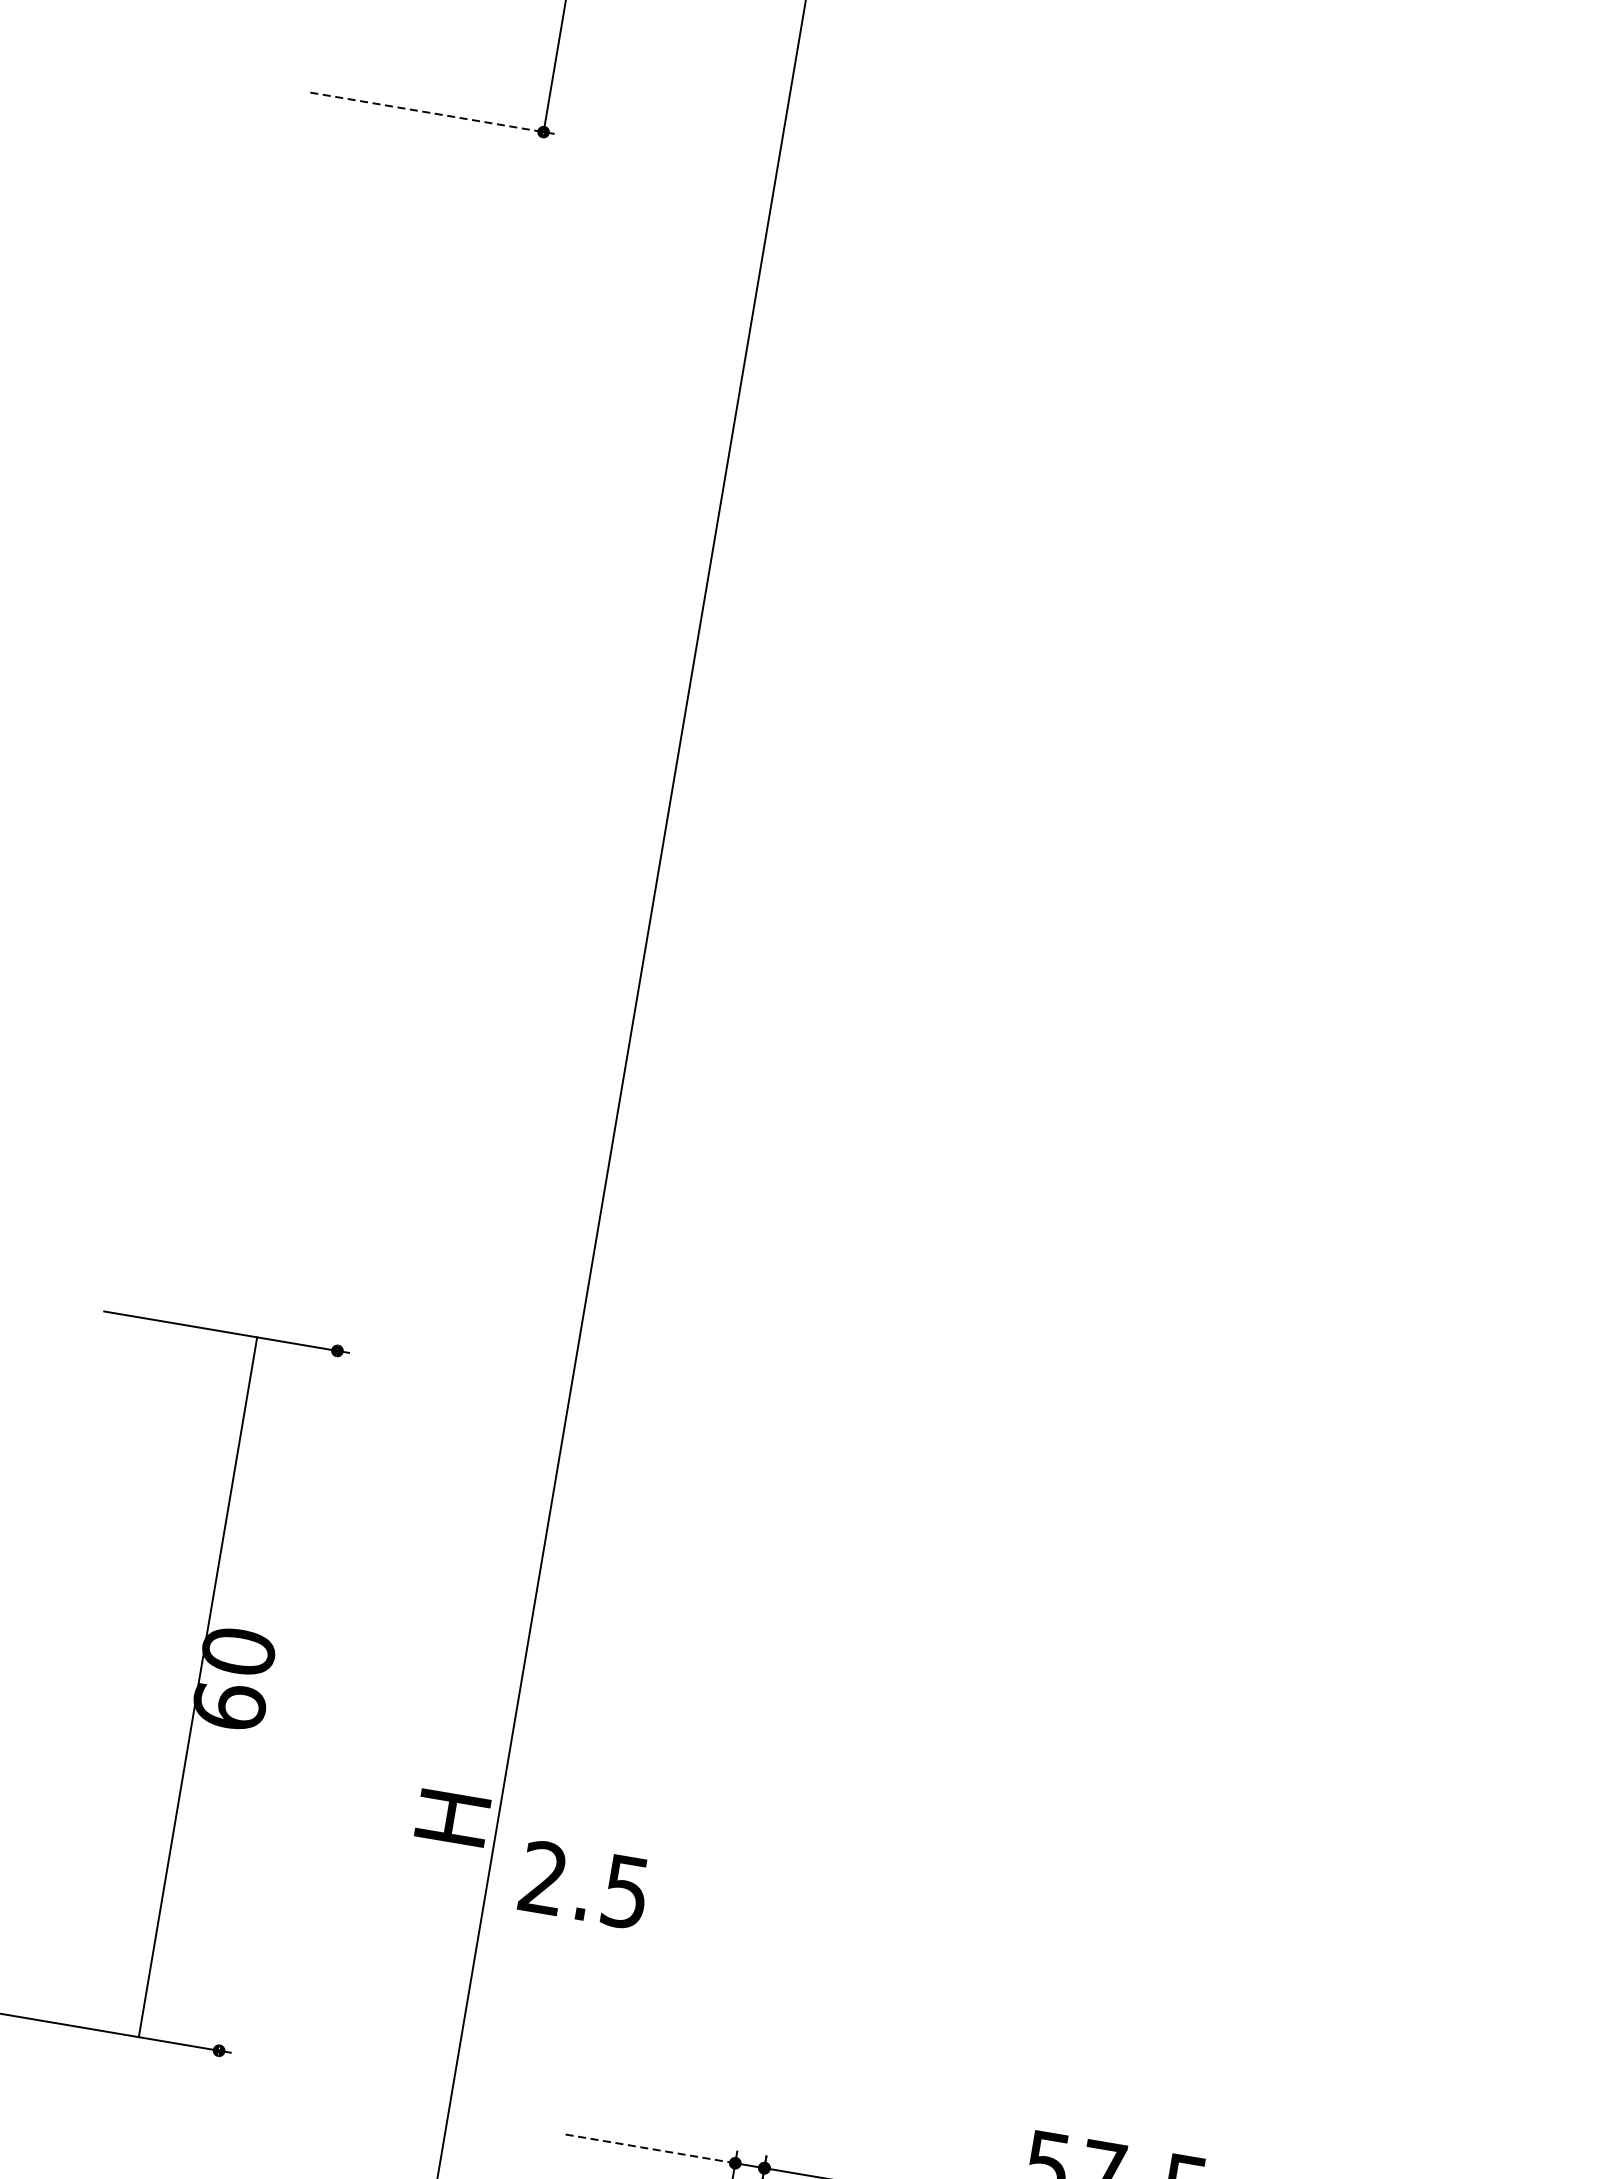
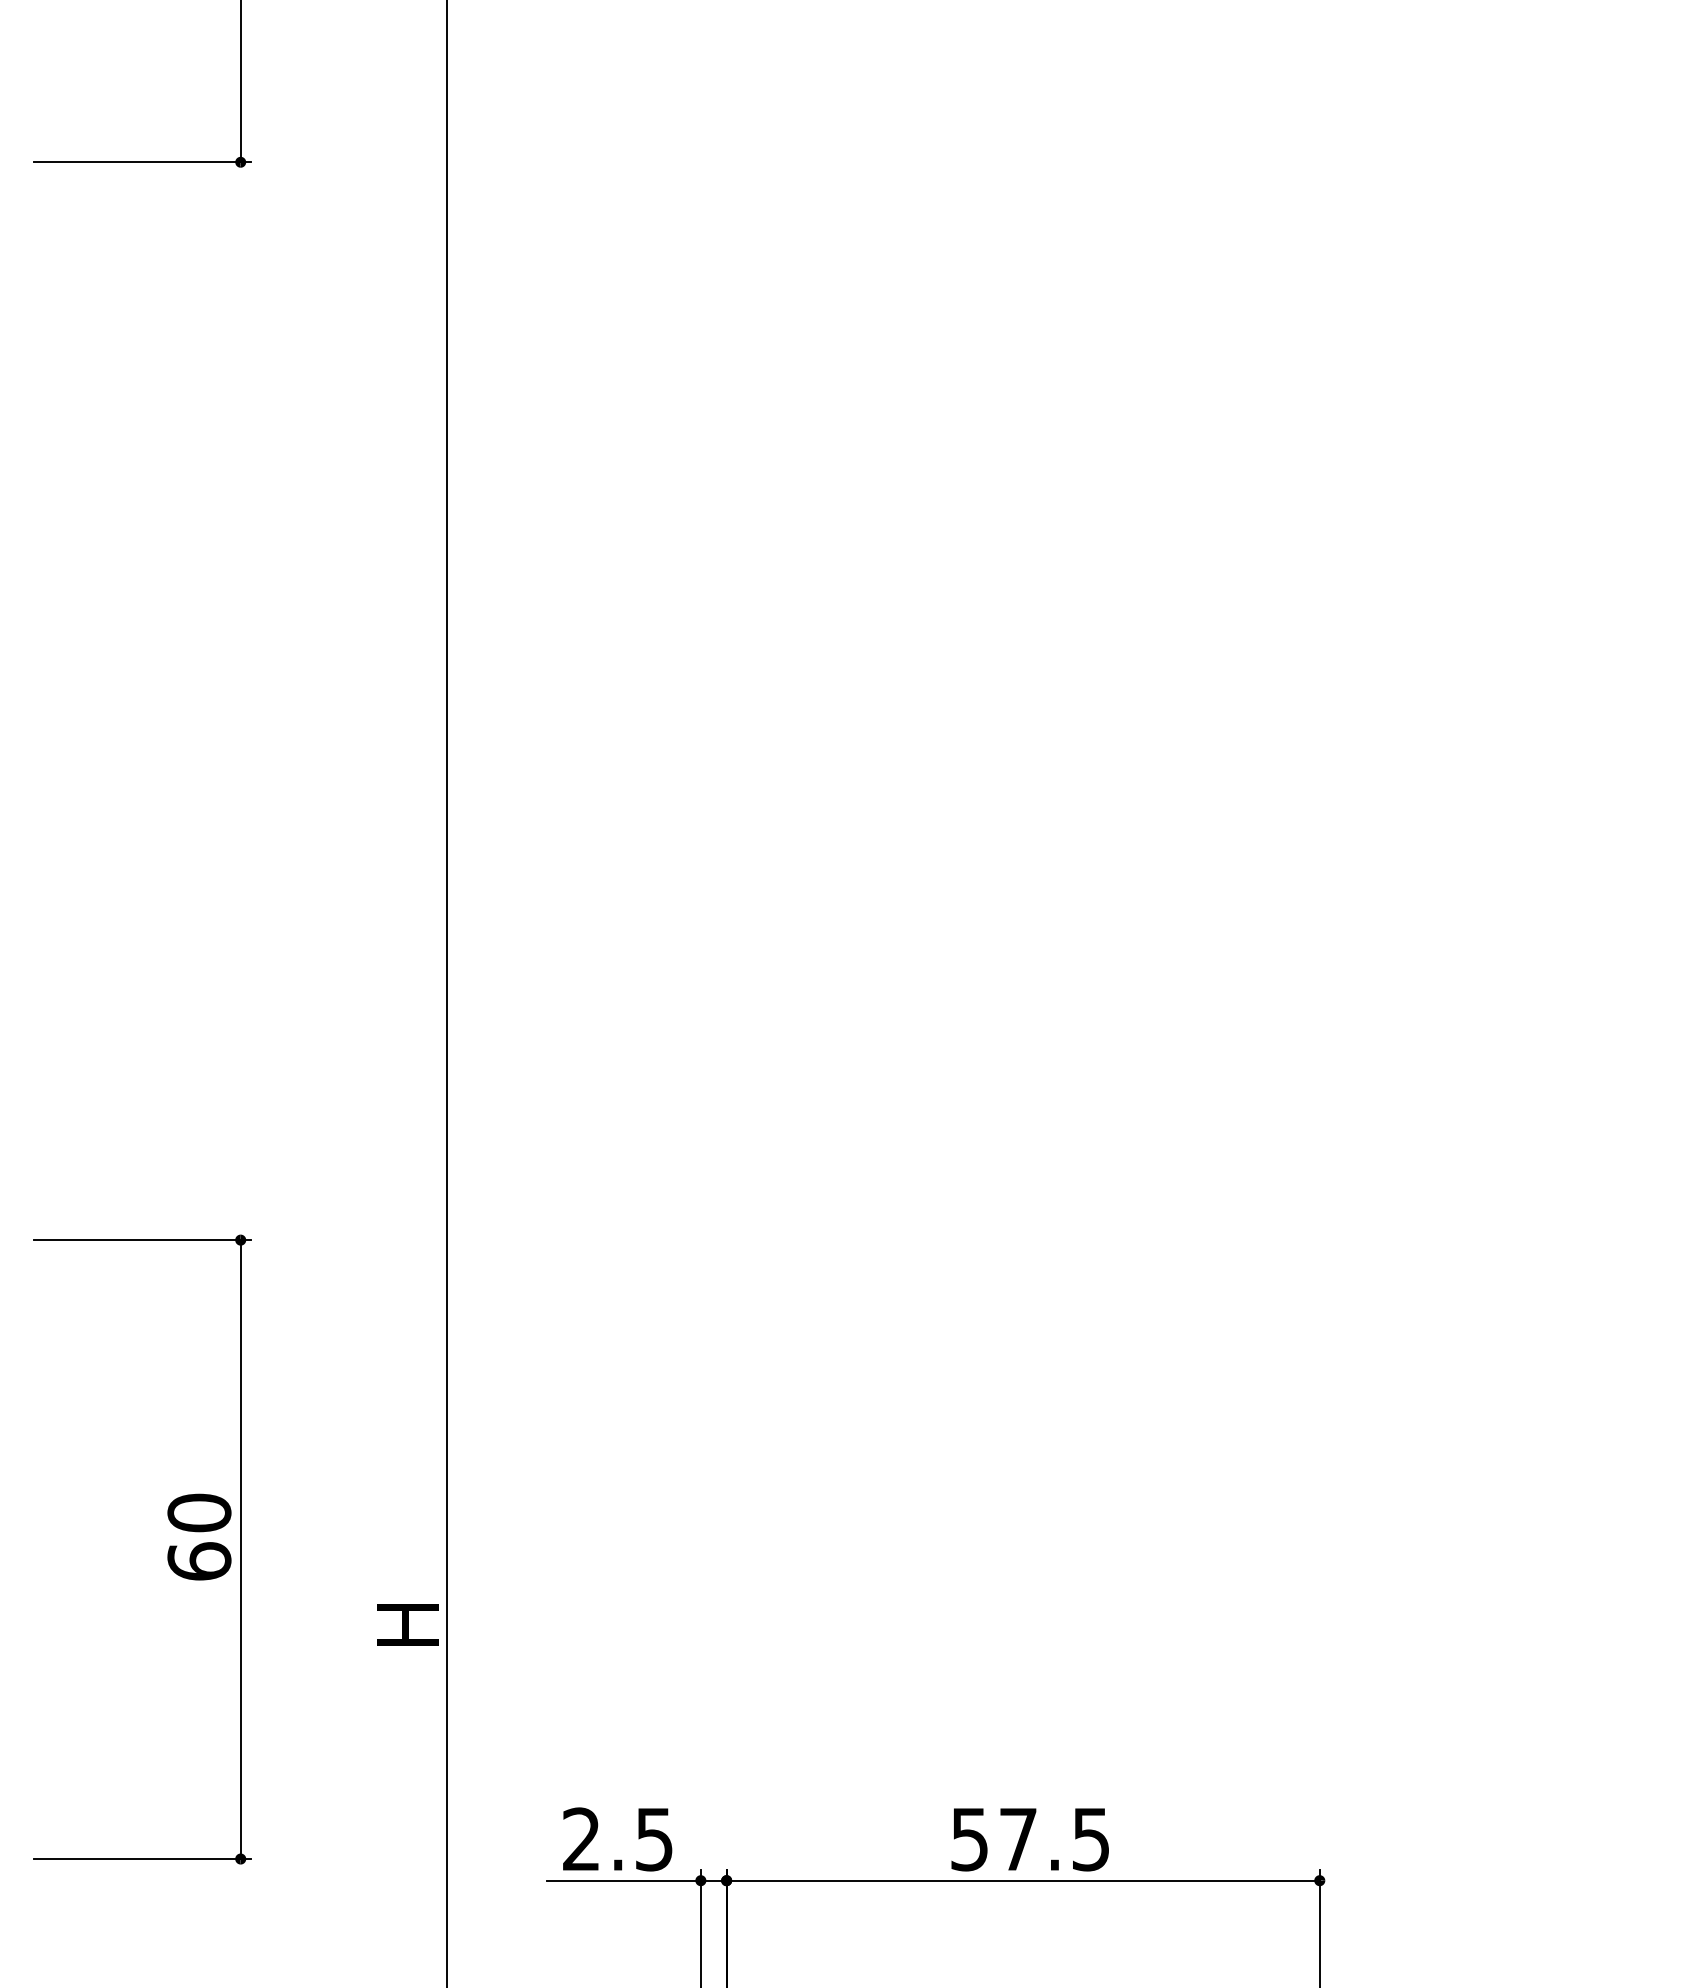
line: (433, 113) -> (143, 162), dashed -> solid
line: (197, 1687) -> (240, 1549), moved
text: (584, 1885) -> (617, 1839), moved
line: (648, 2148) -> (624, 1880), dashed -> solid

